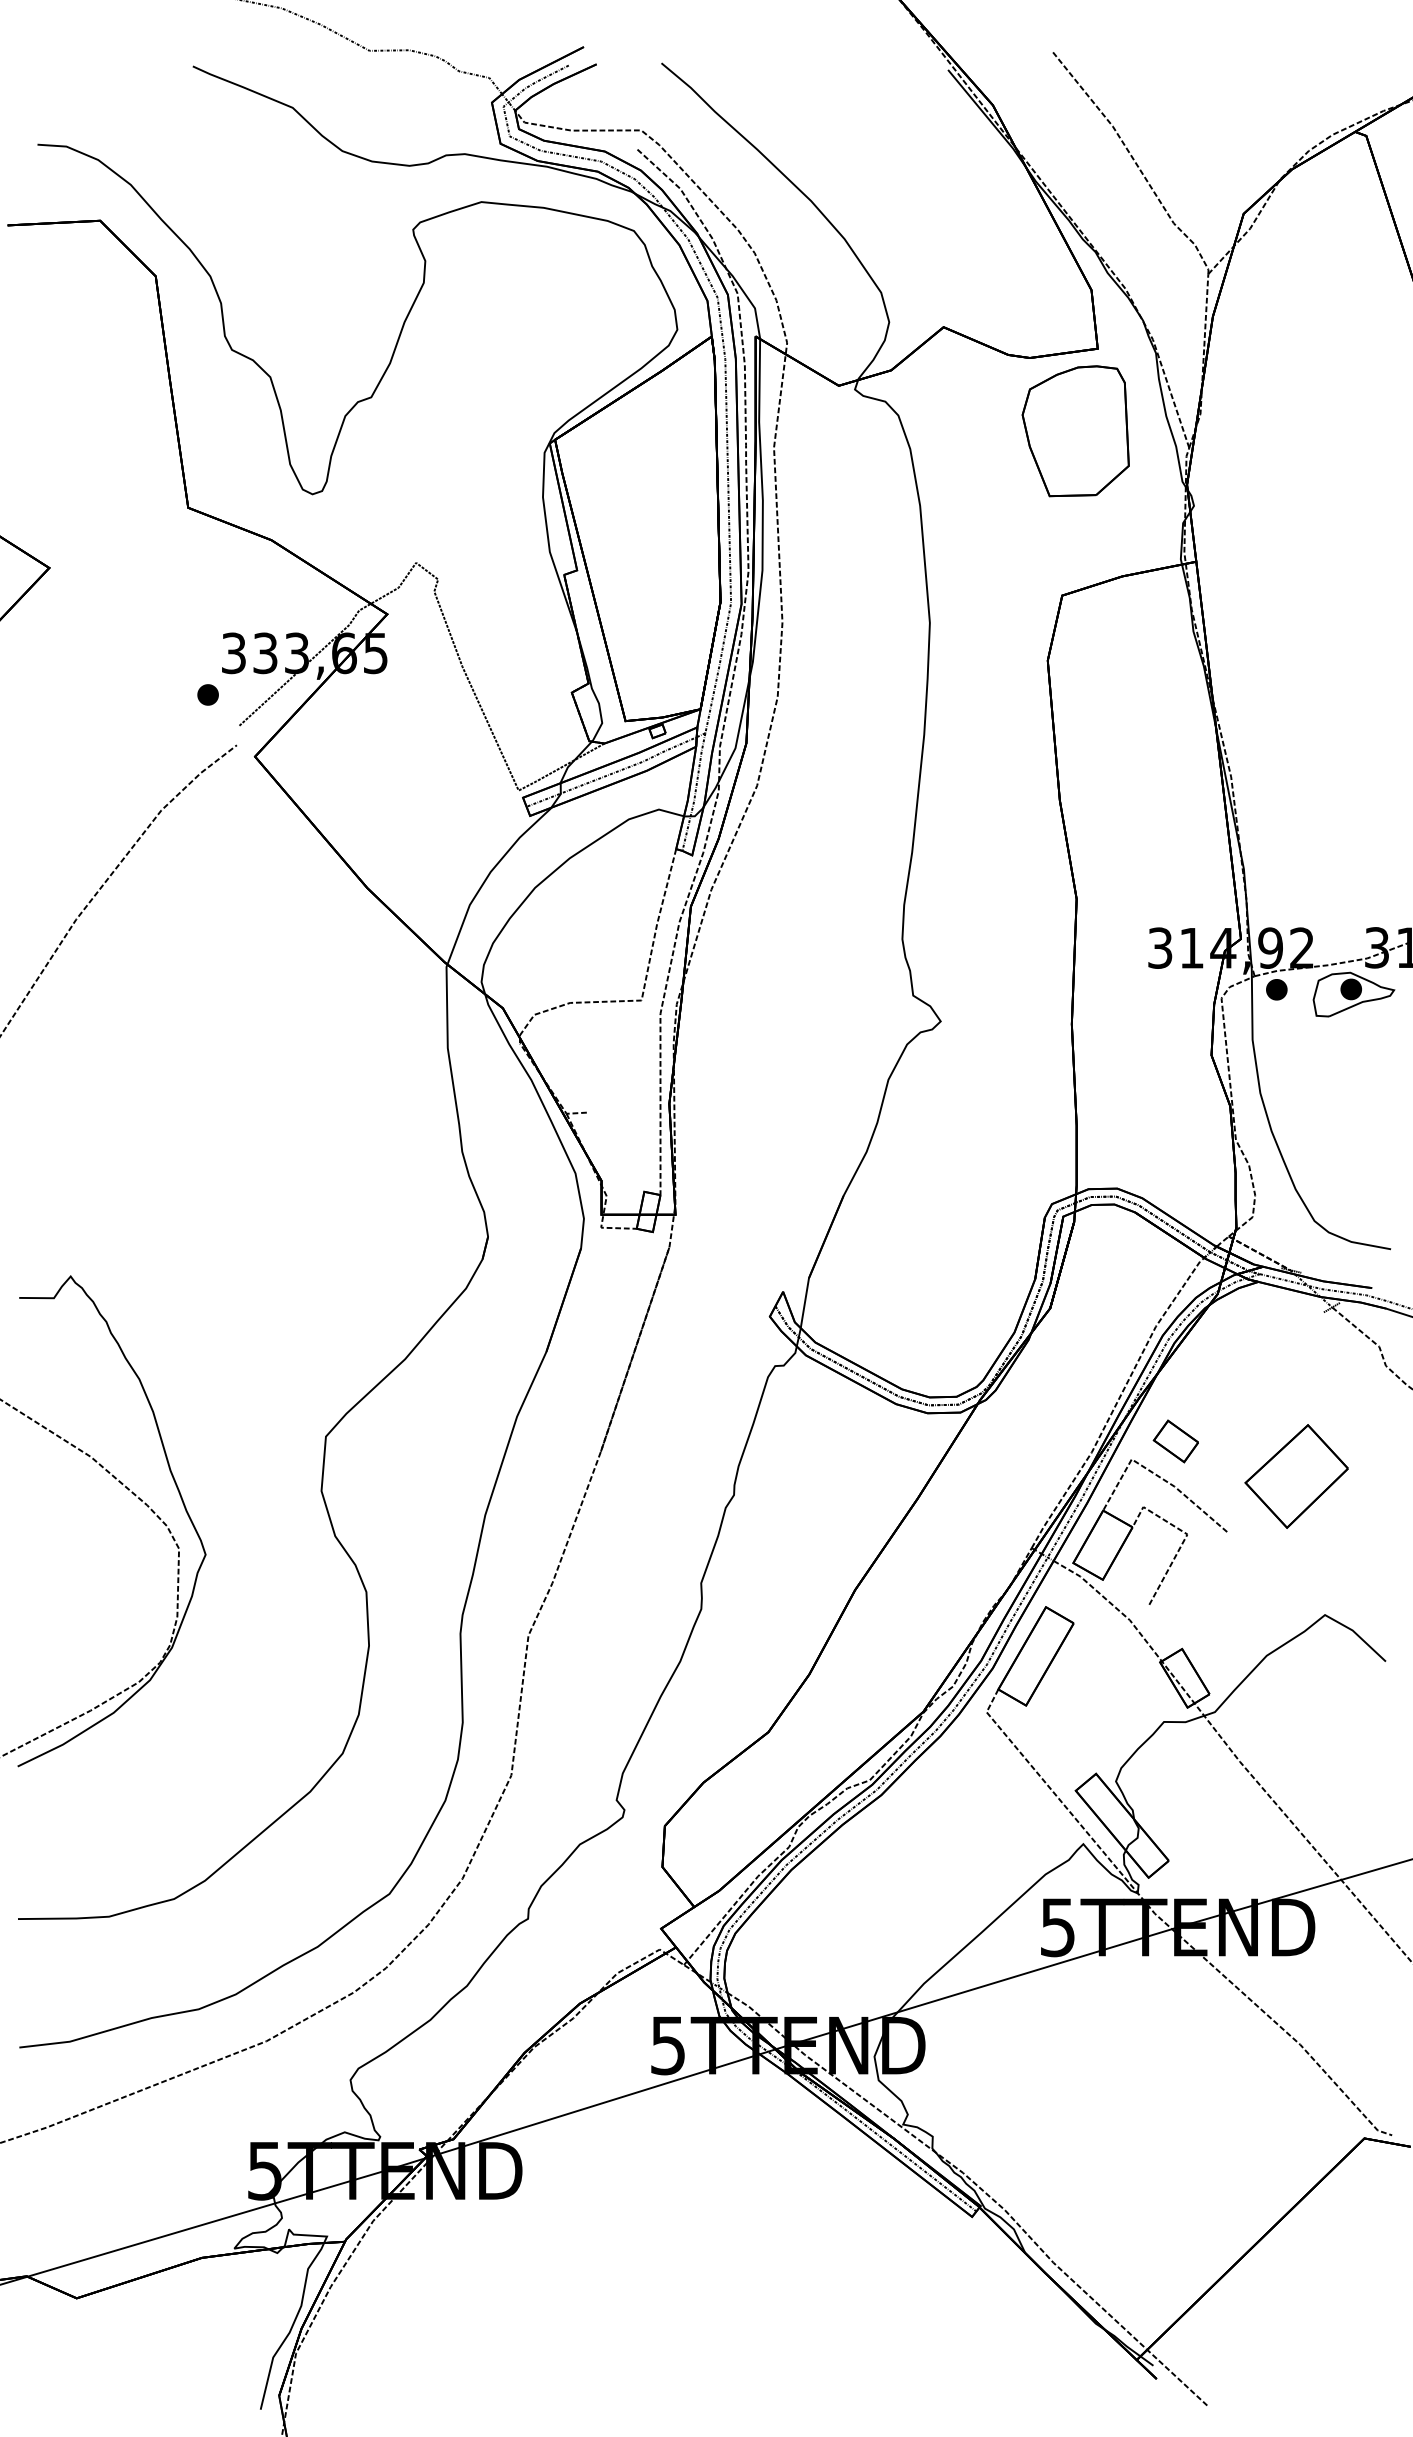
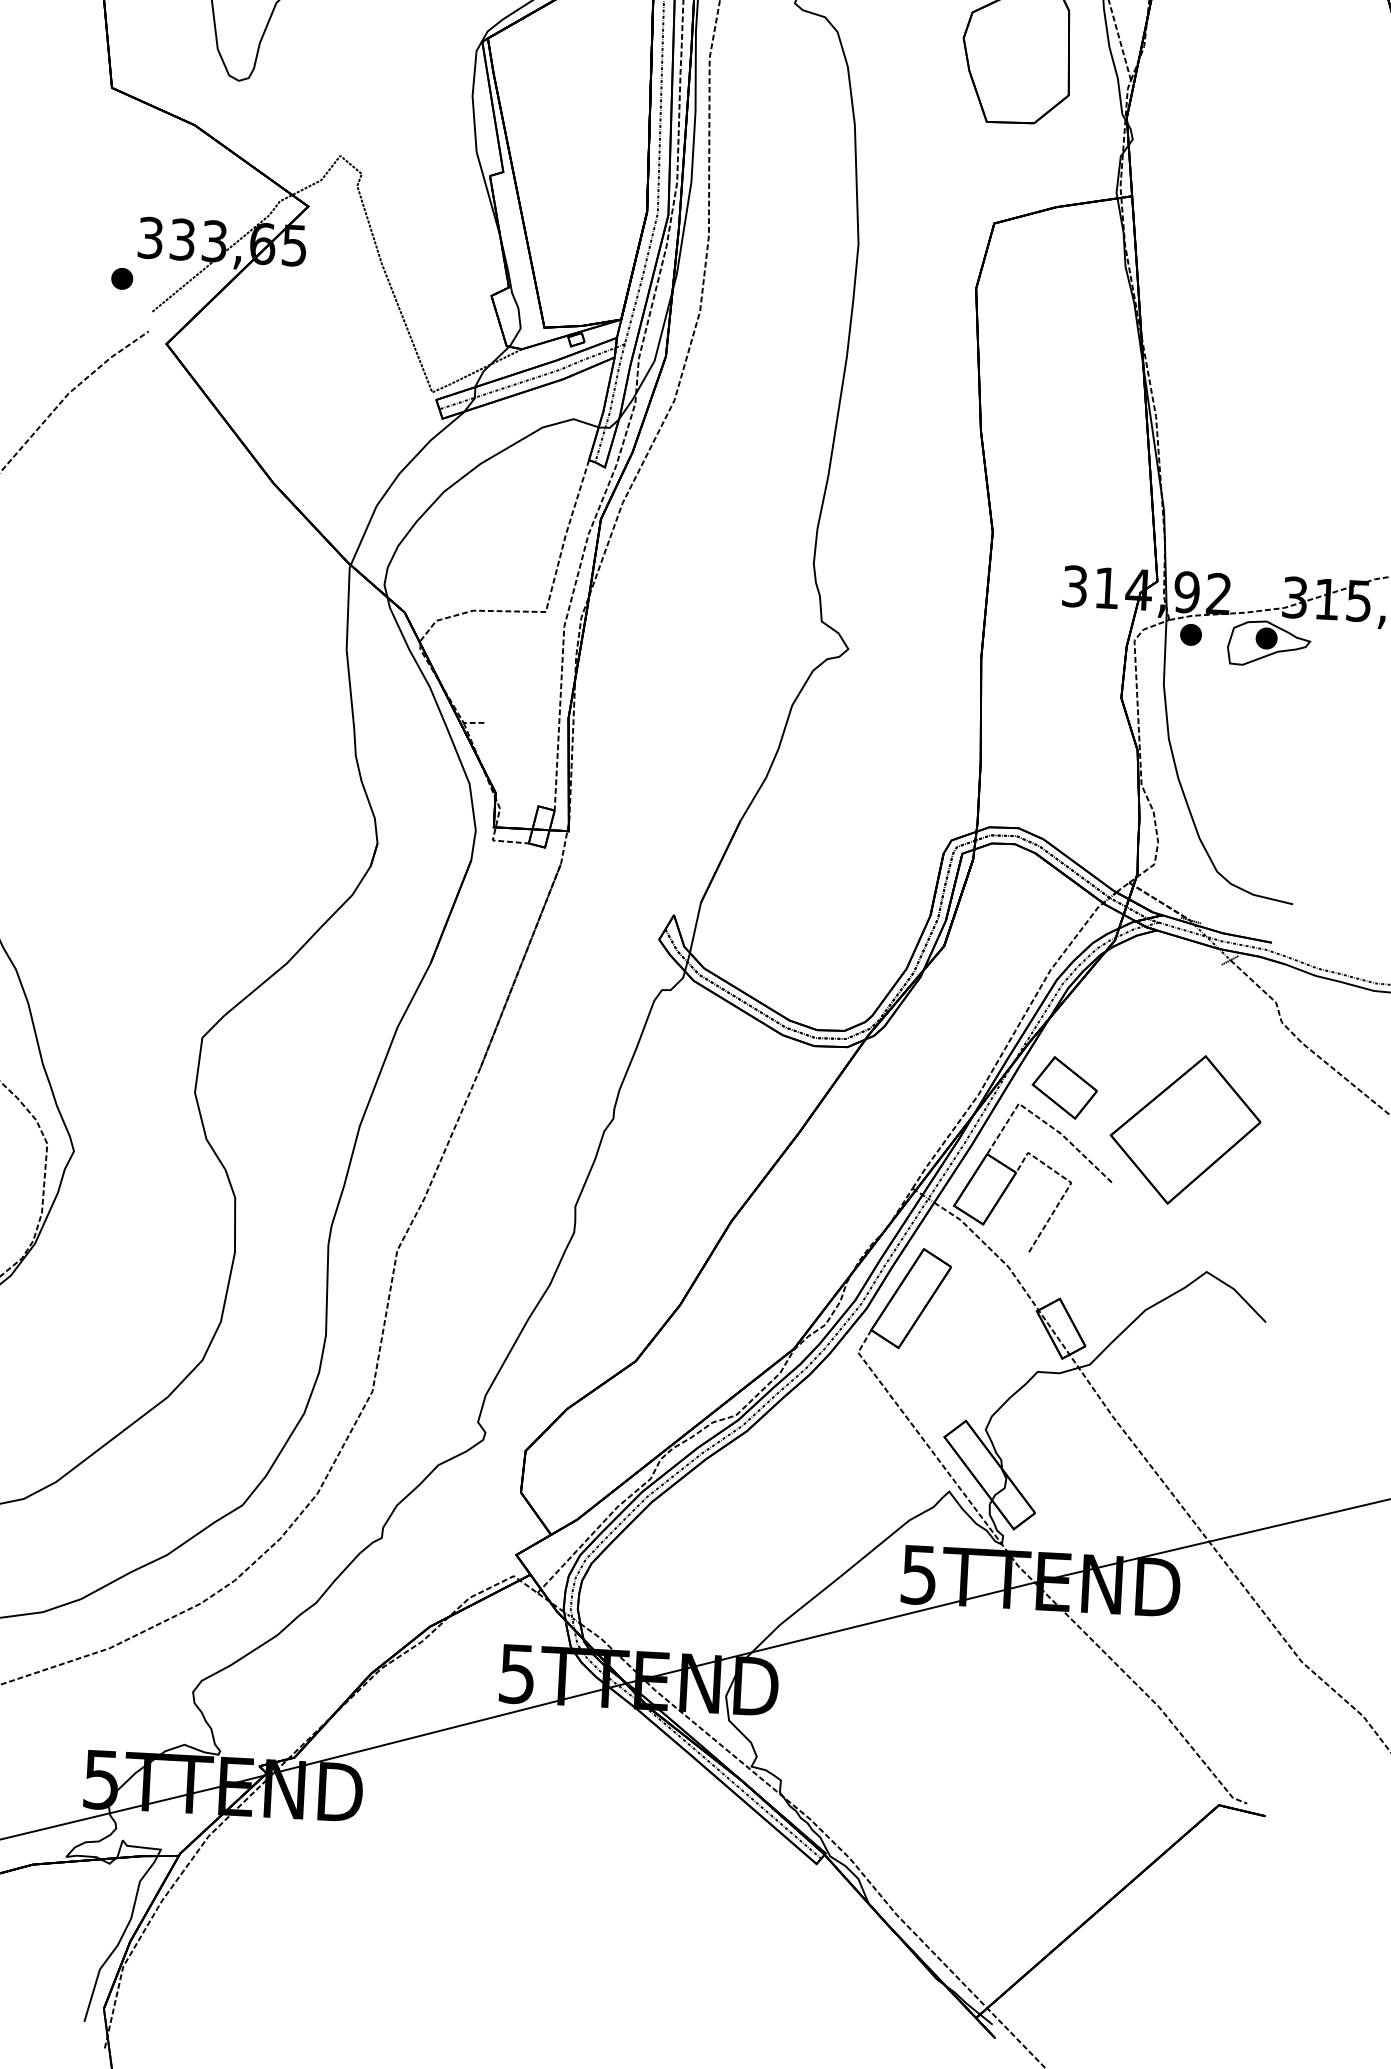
part: (1175, 1441) -> (1064, 1087), size x1.43
part: (1296, 1476) -> (1185, 1129), size x1.43

